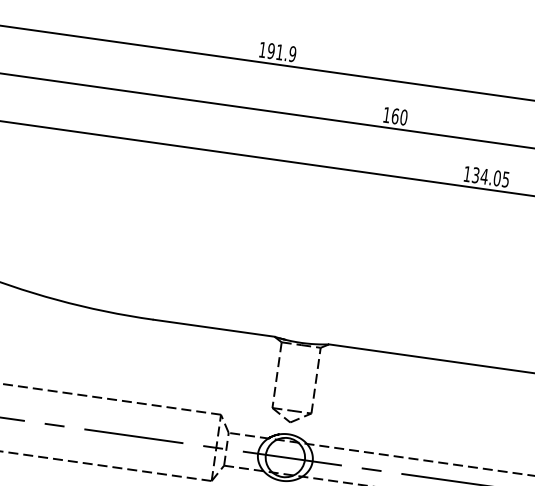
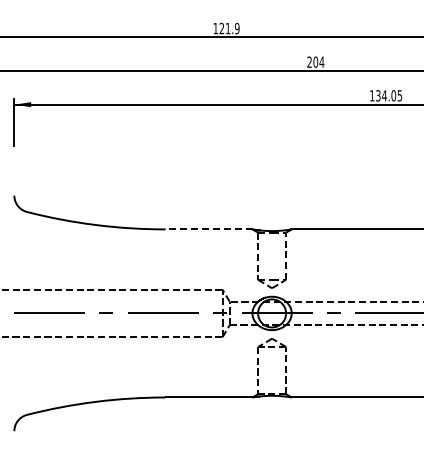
text: (270, 50) -> (221, 28), 191.9 -> 121.9
text: (395, 115) -> (315, 61), 160 -> 204
line: (213, 328) -> (208, 229), solid -> dashed

